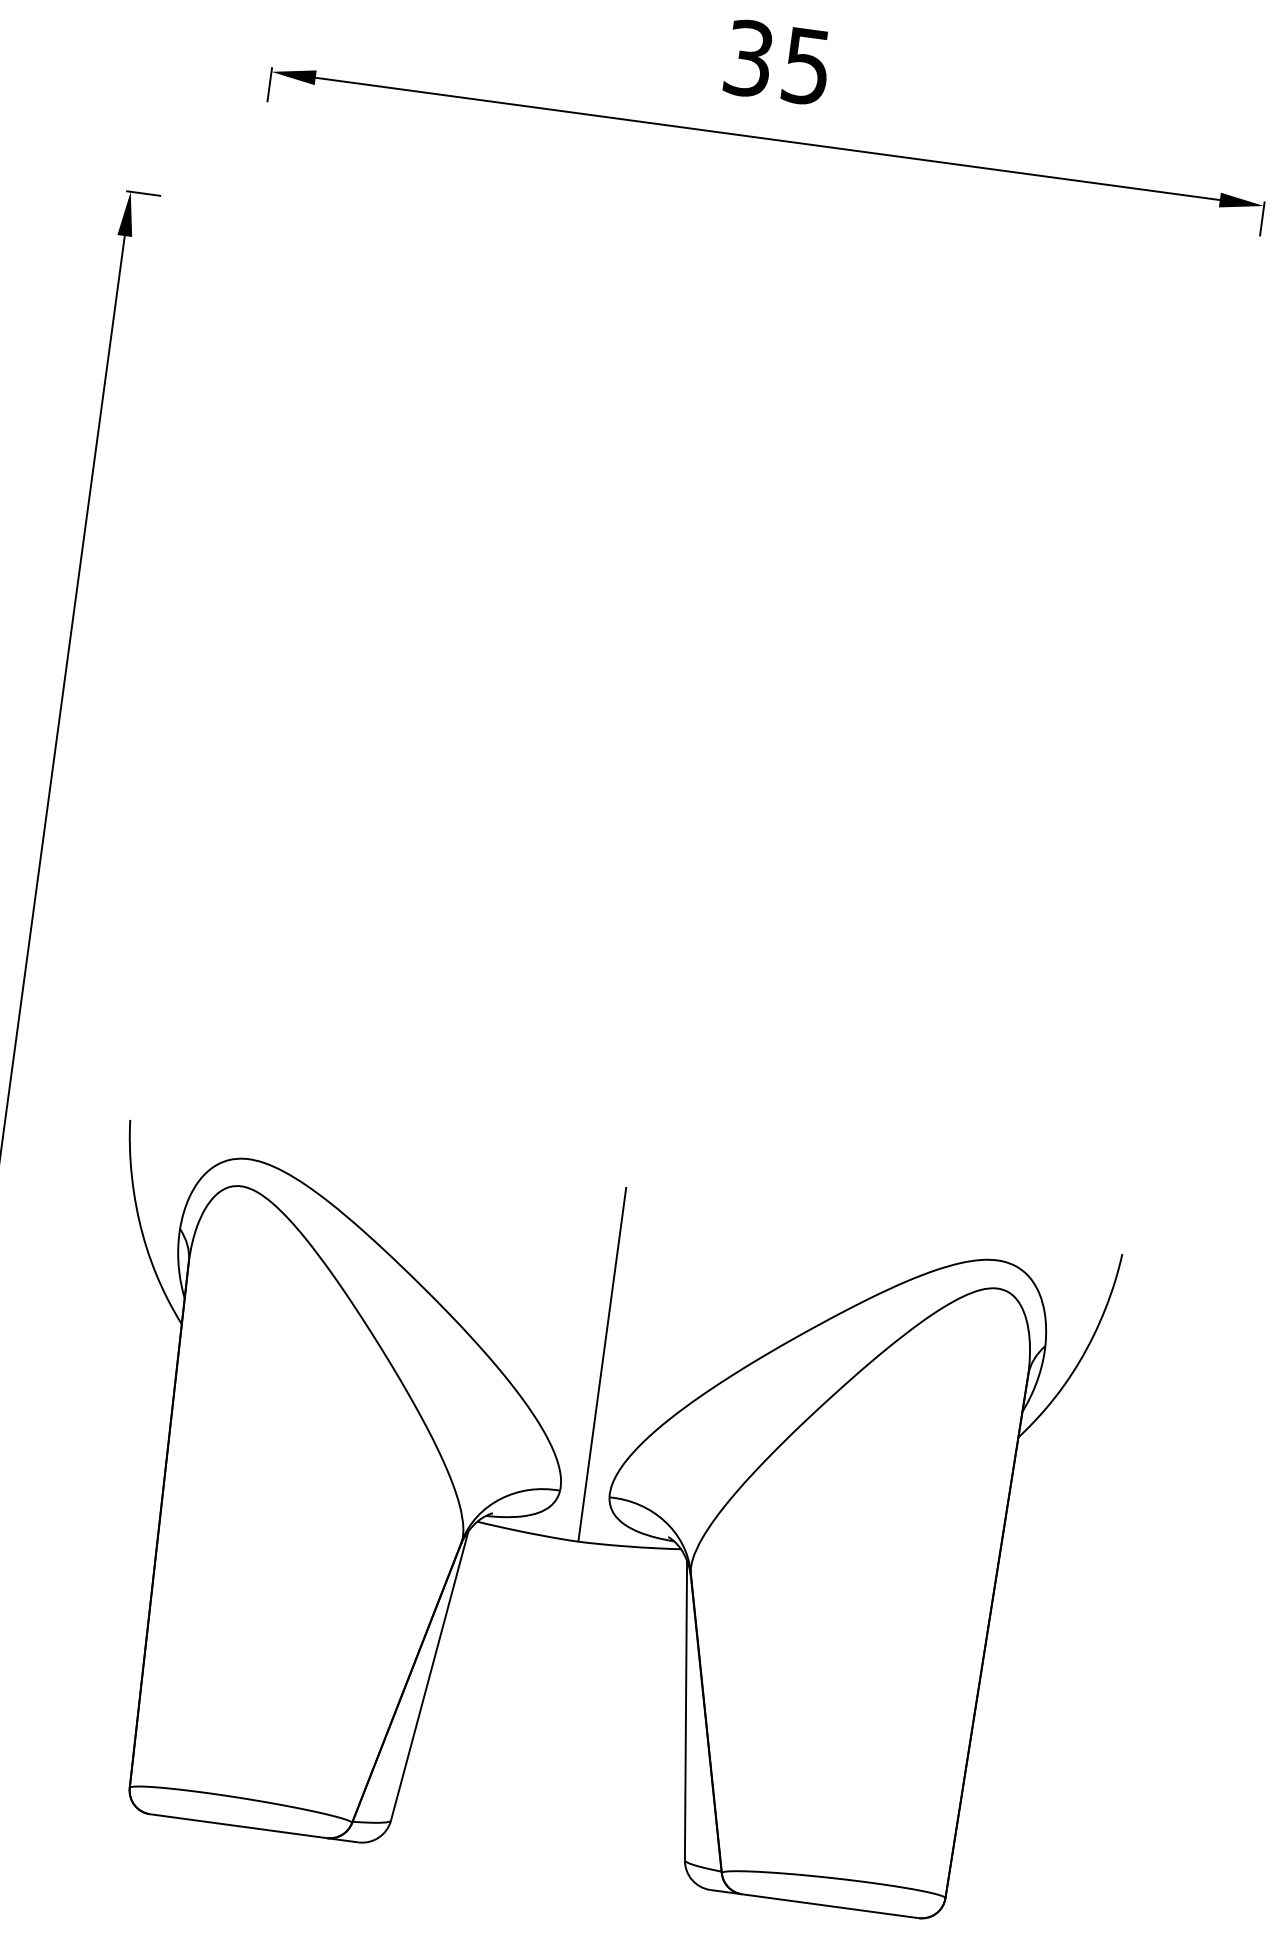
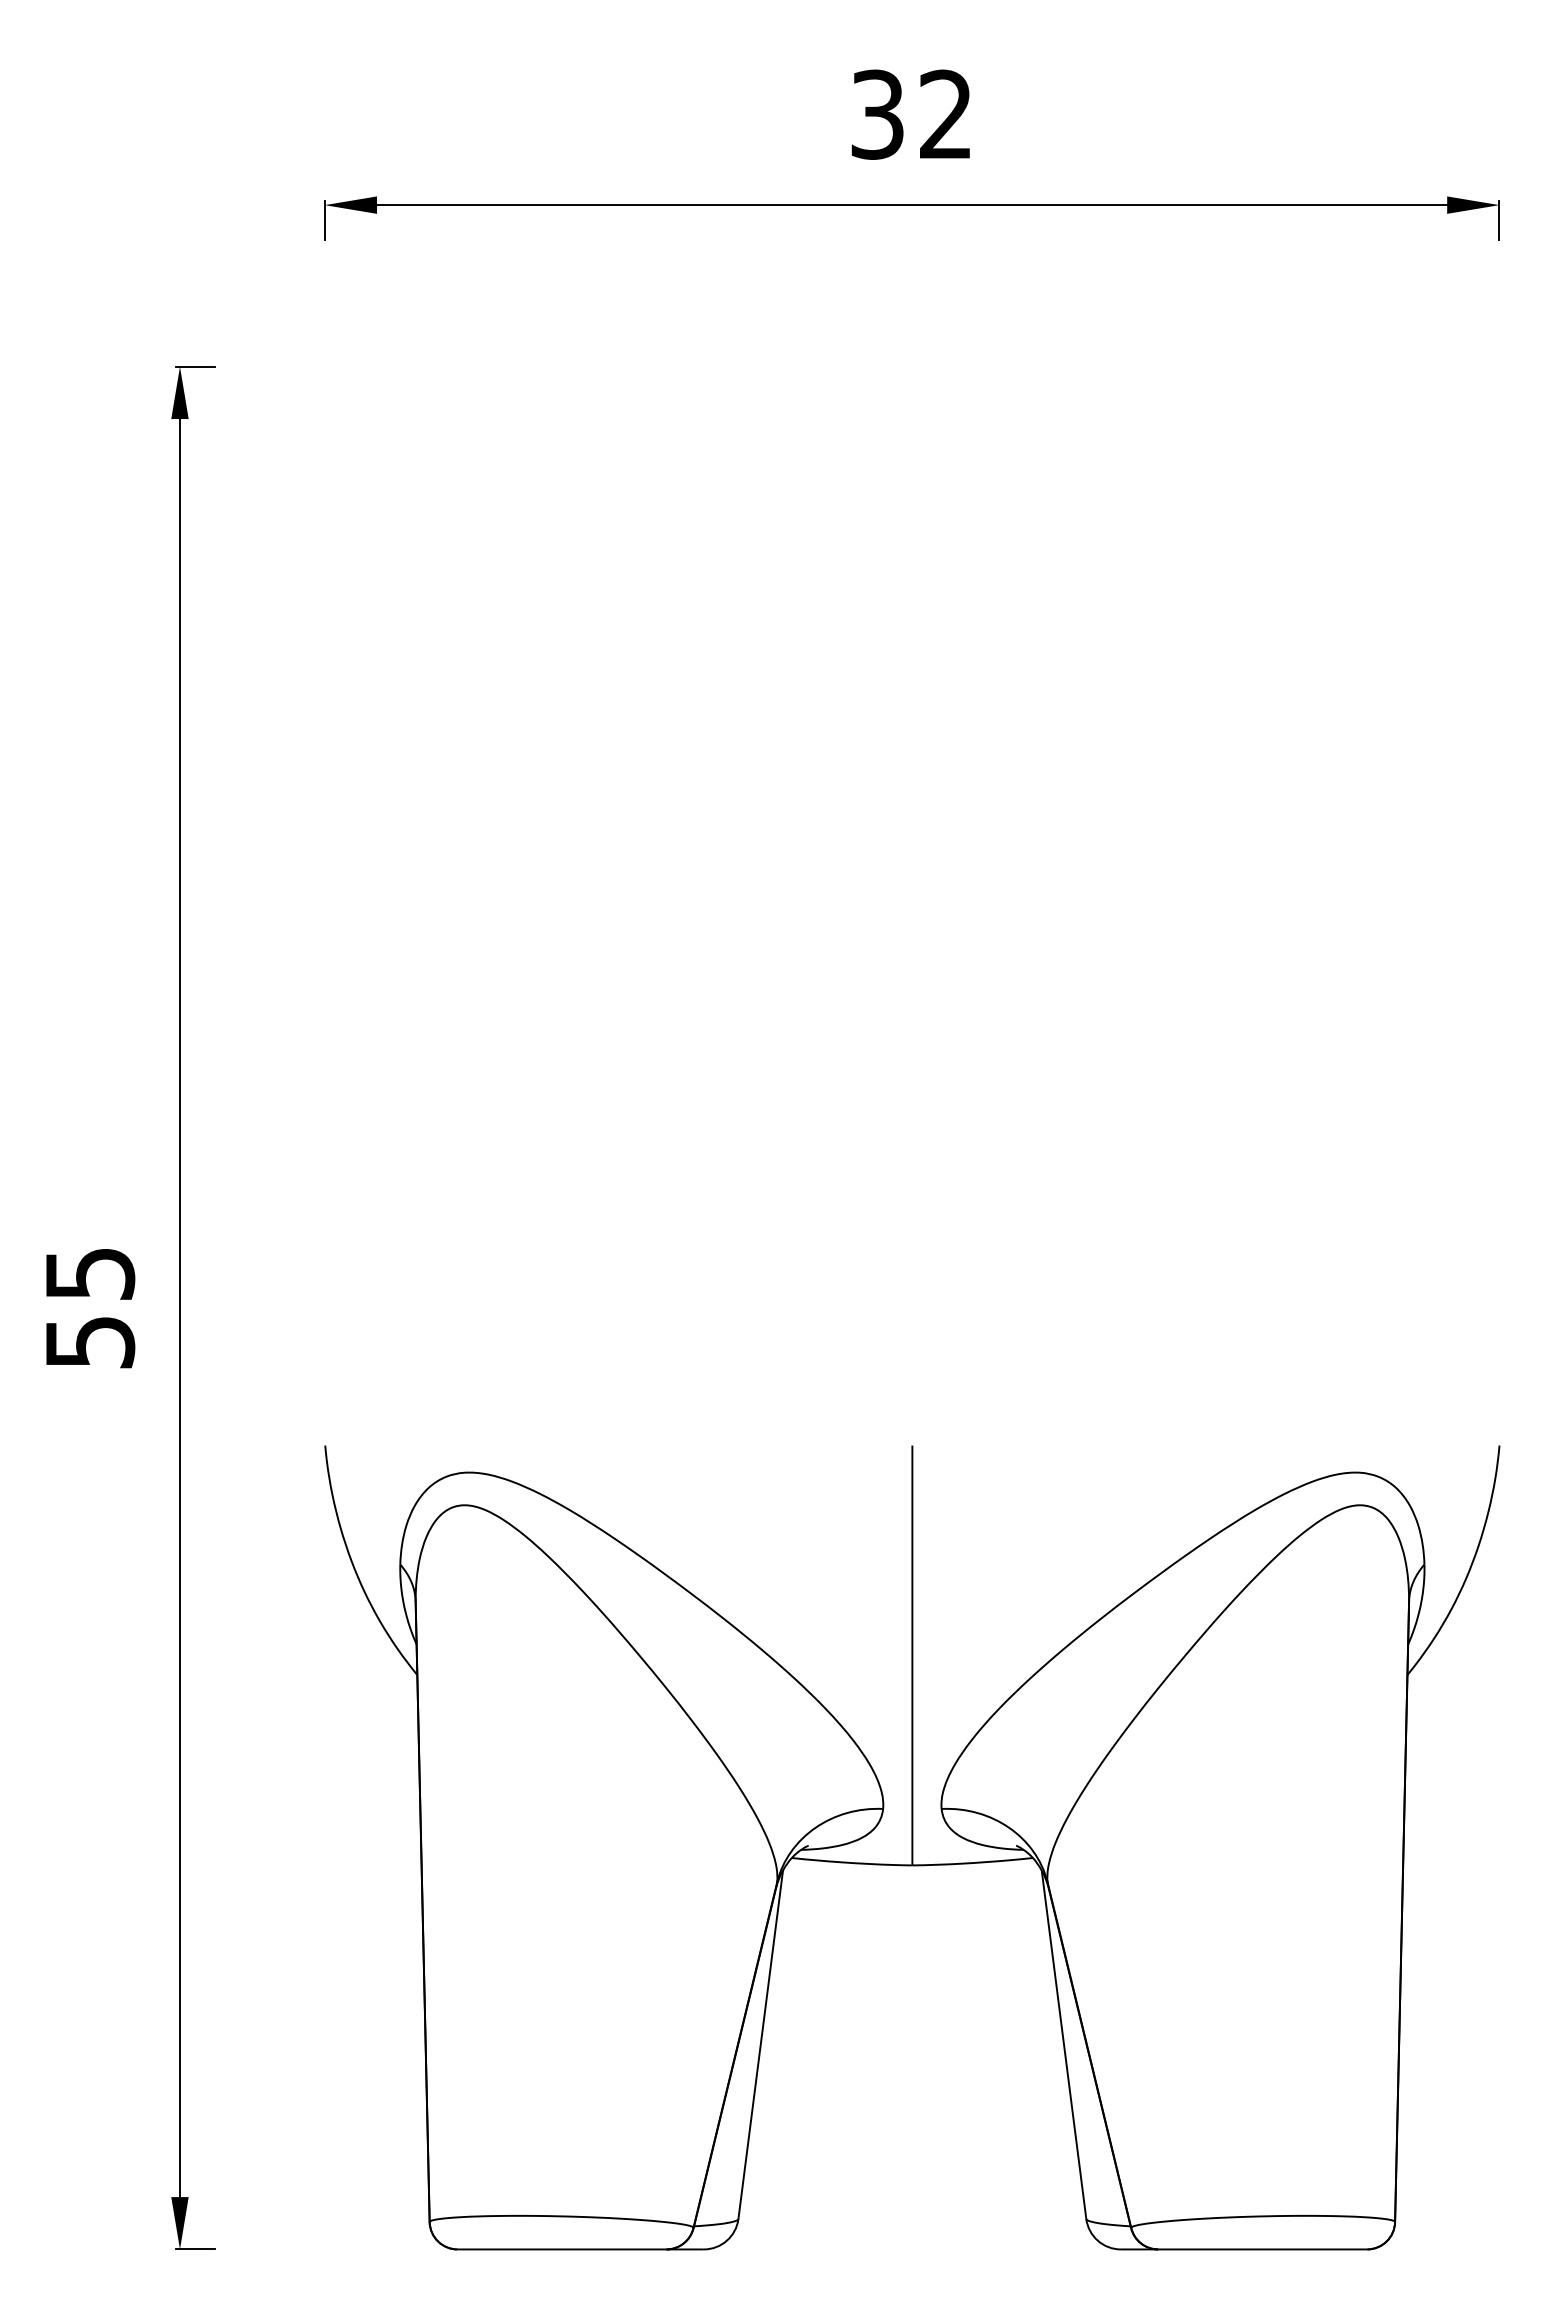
text: (806, 66) -> (945, 114), 35 -> 32

